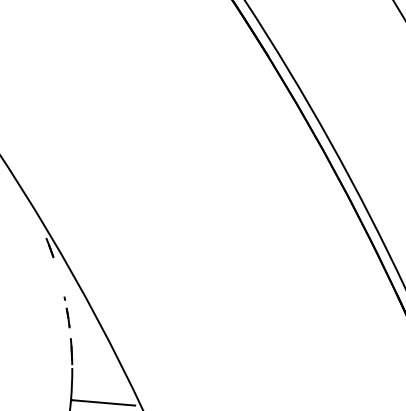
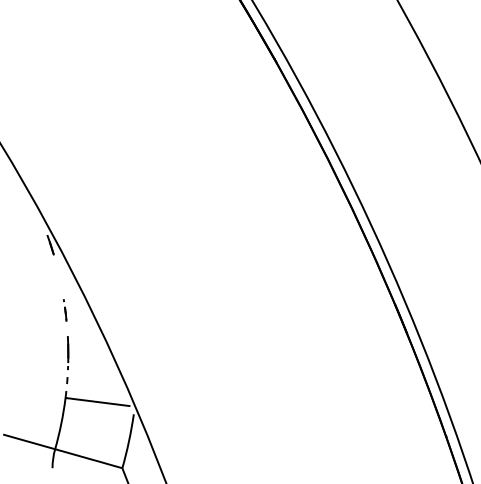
part: (66, 312) -> (64, 310), size x0.7
arc: (72, 384) -> (67, 382), solid -> dashed

